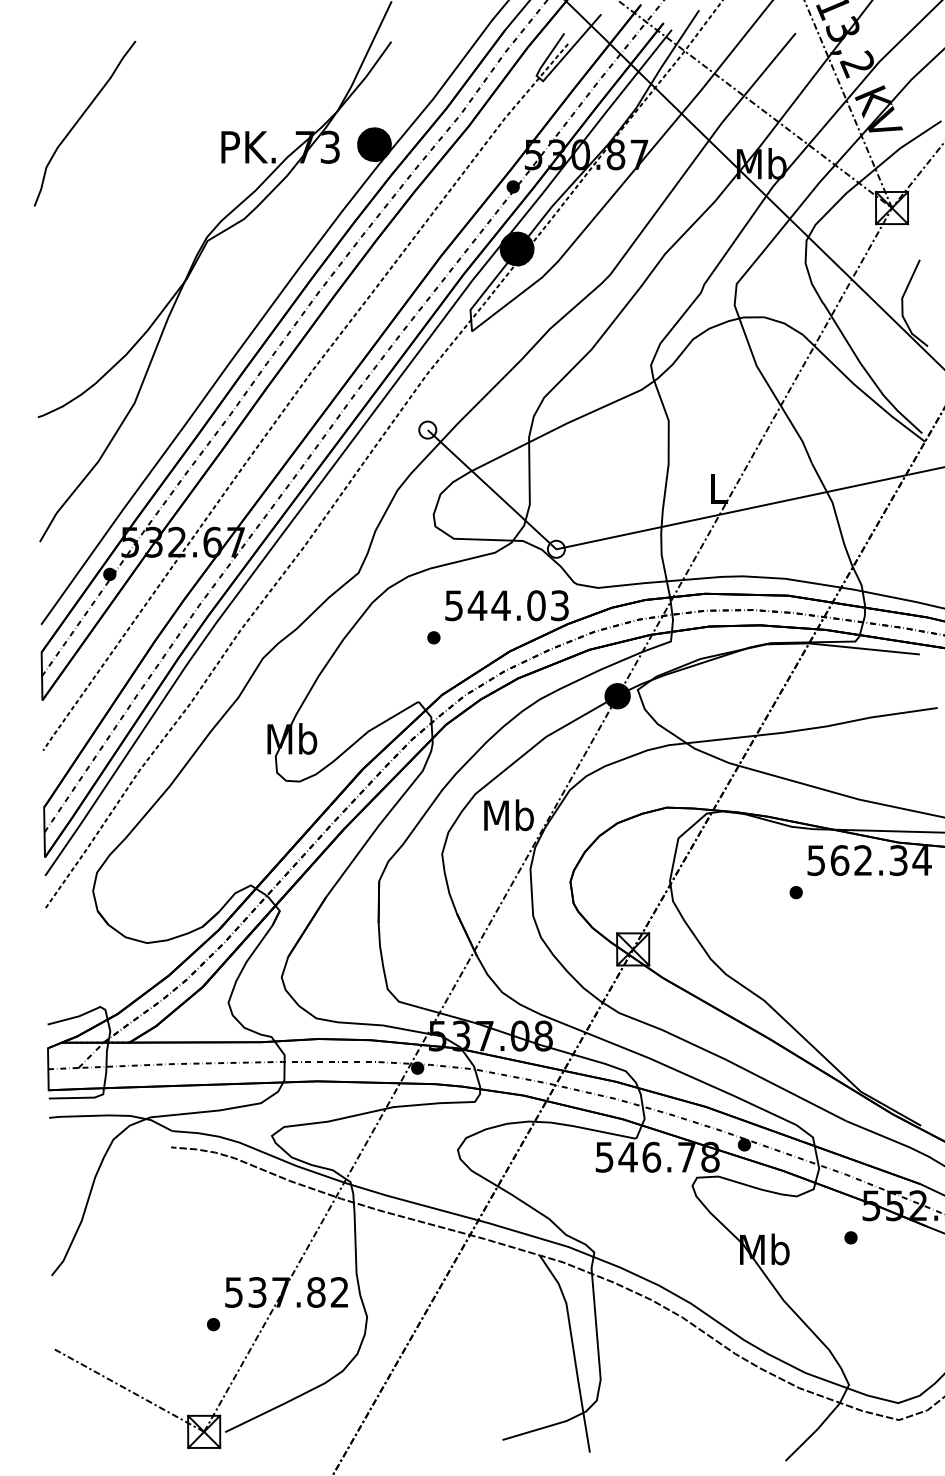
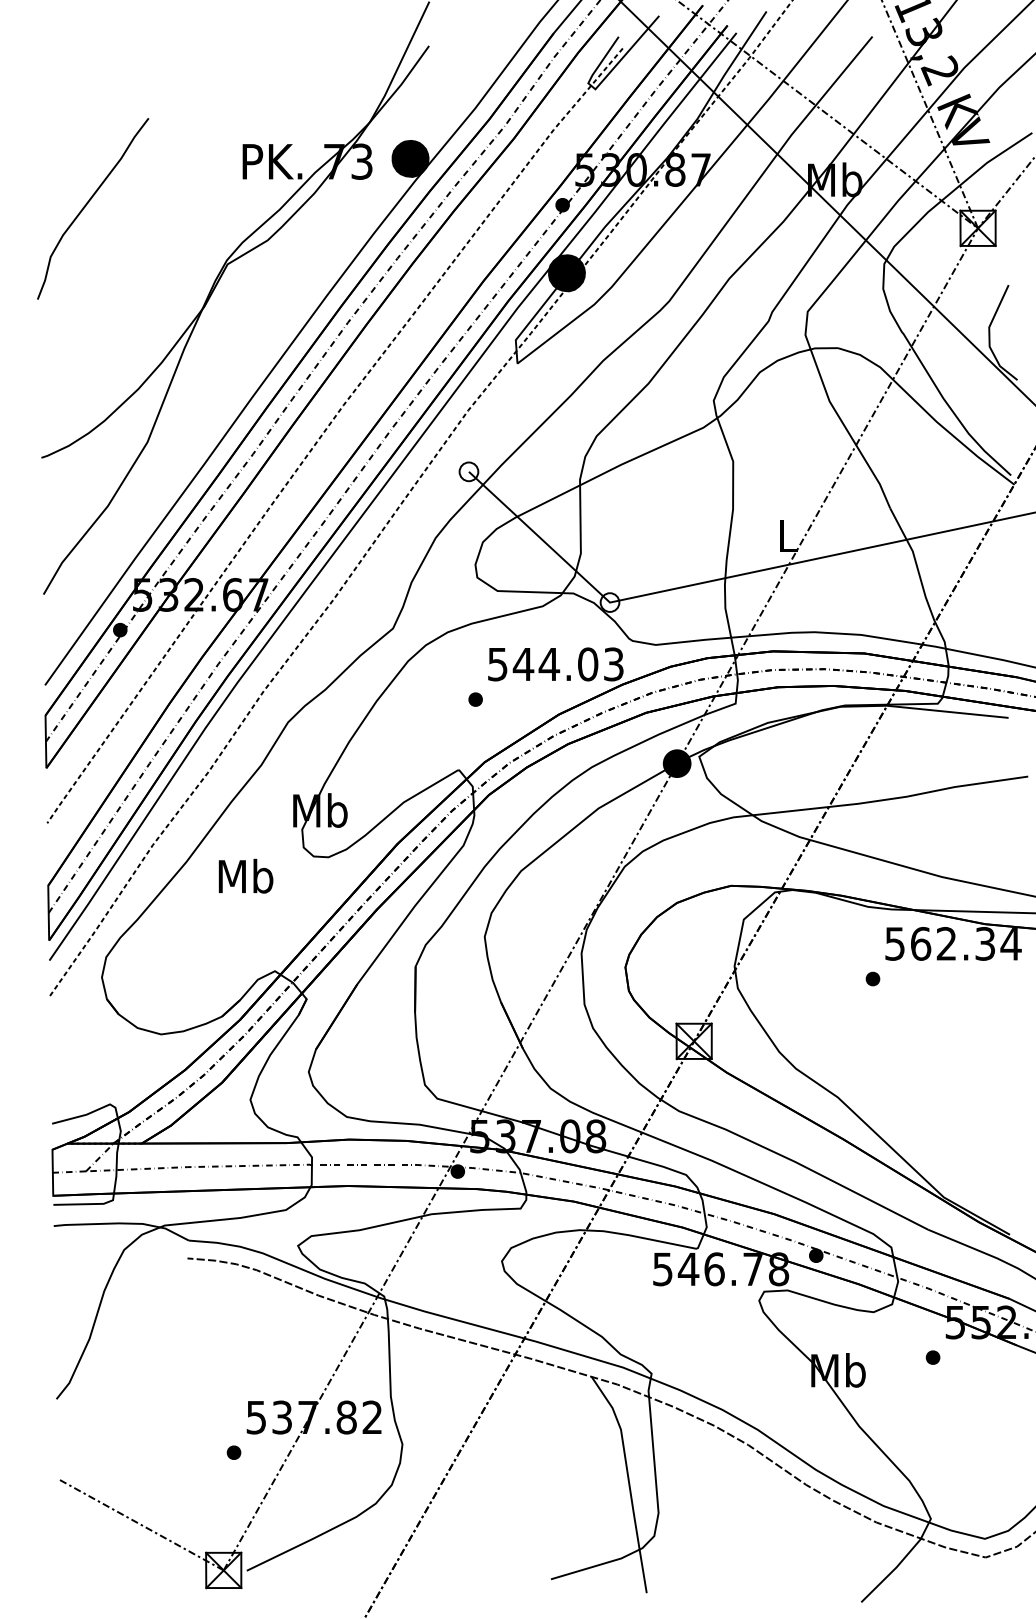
curve: (80, 118) -> (88, 203), moved
text: (508, 814) -> (245, 875), moved

